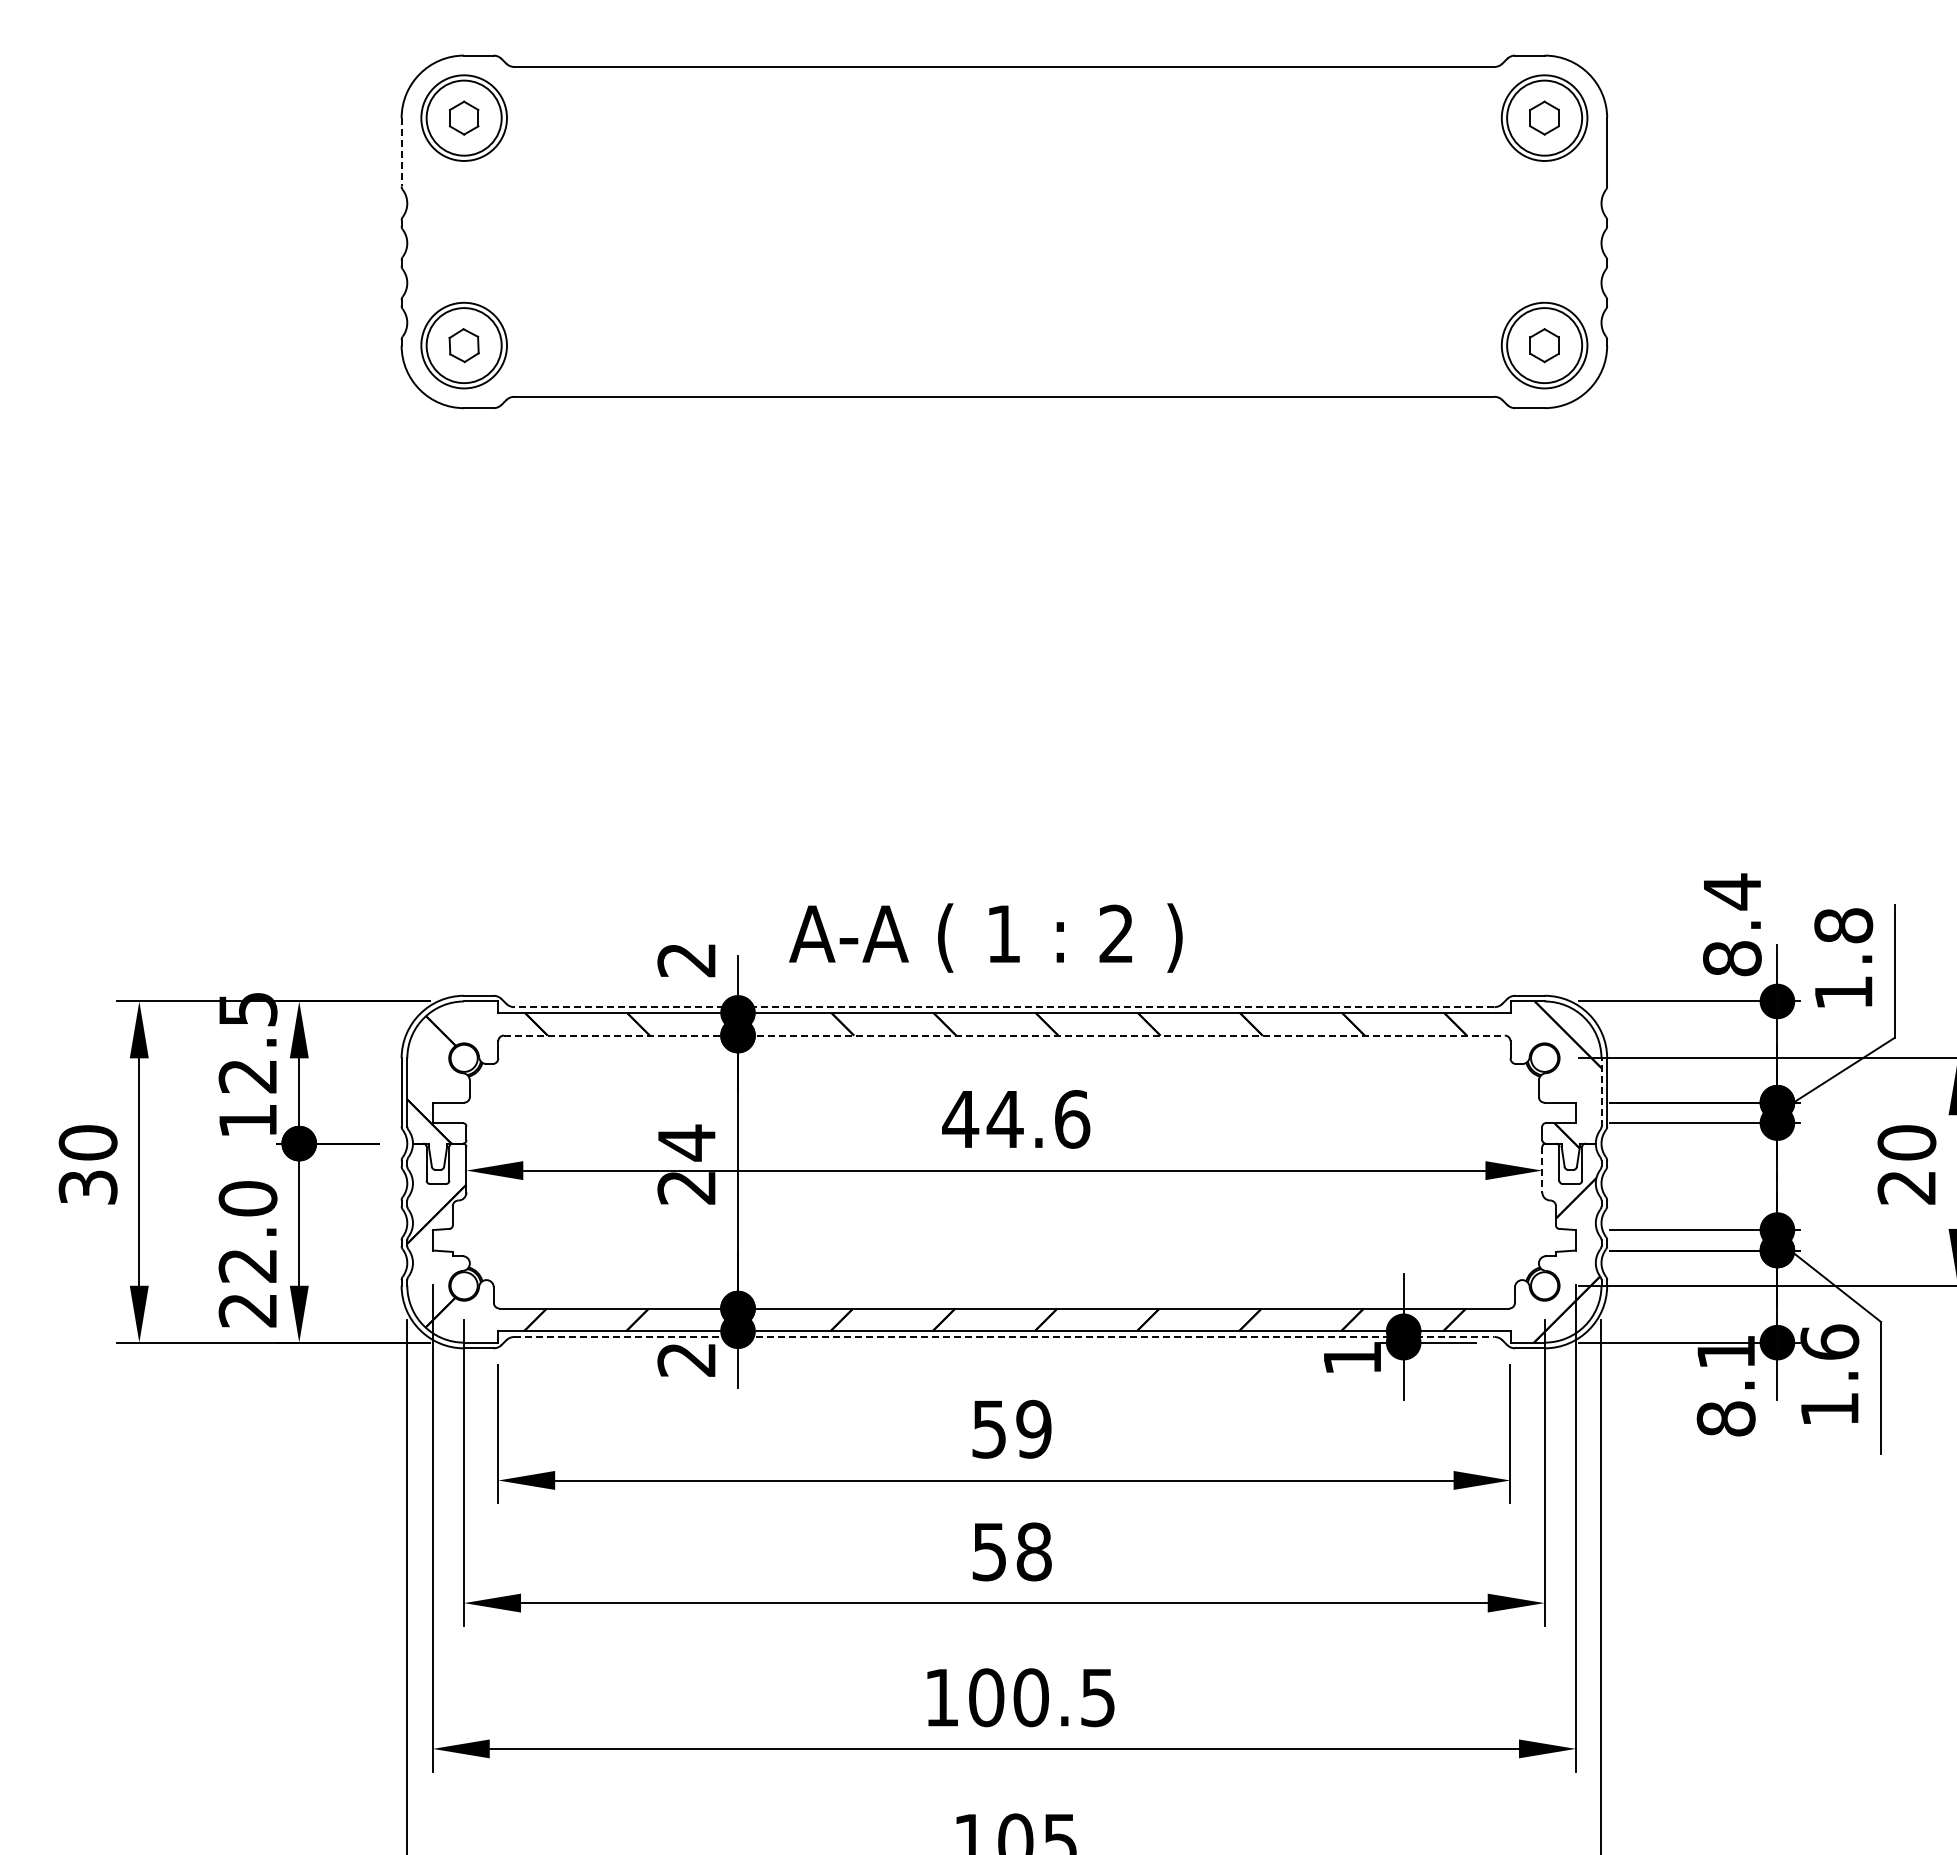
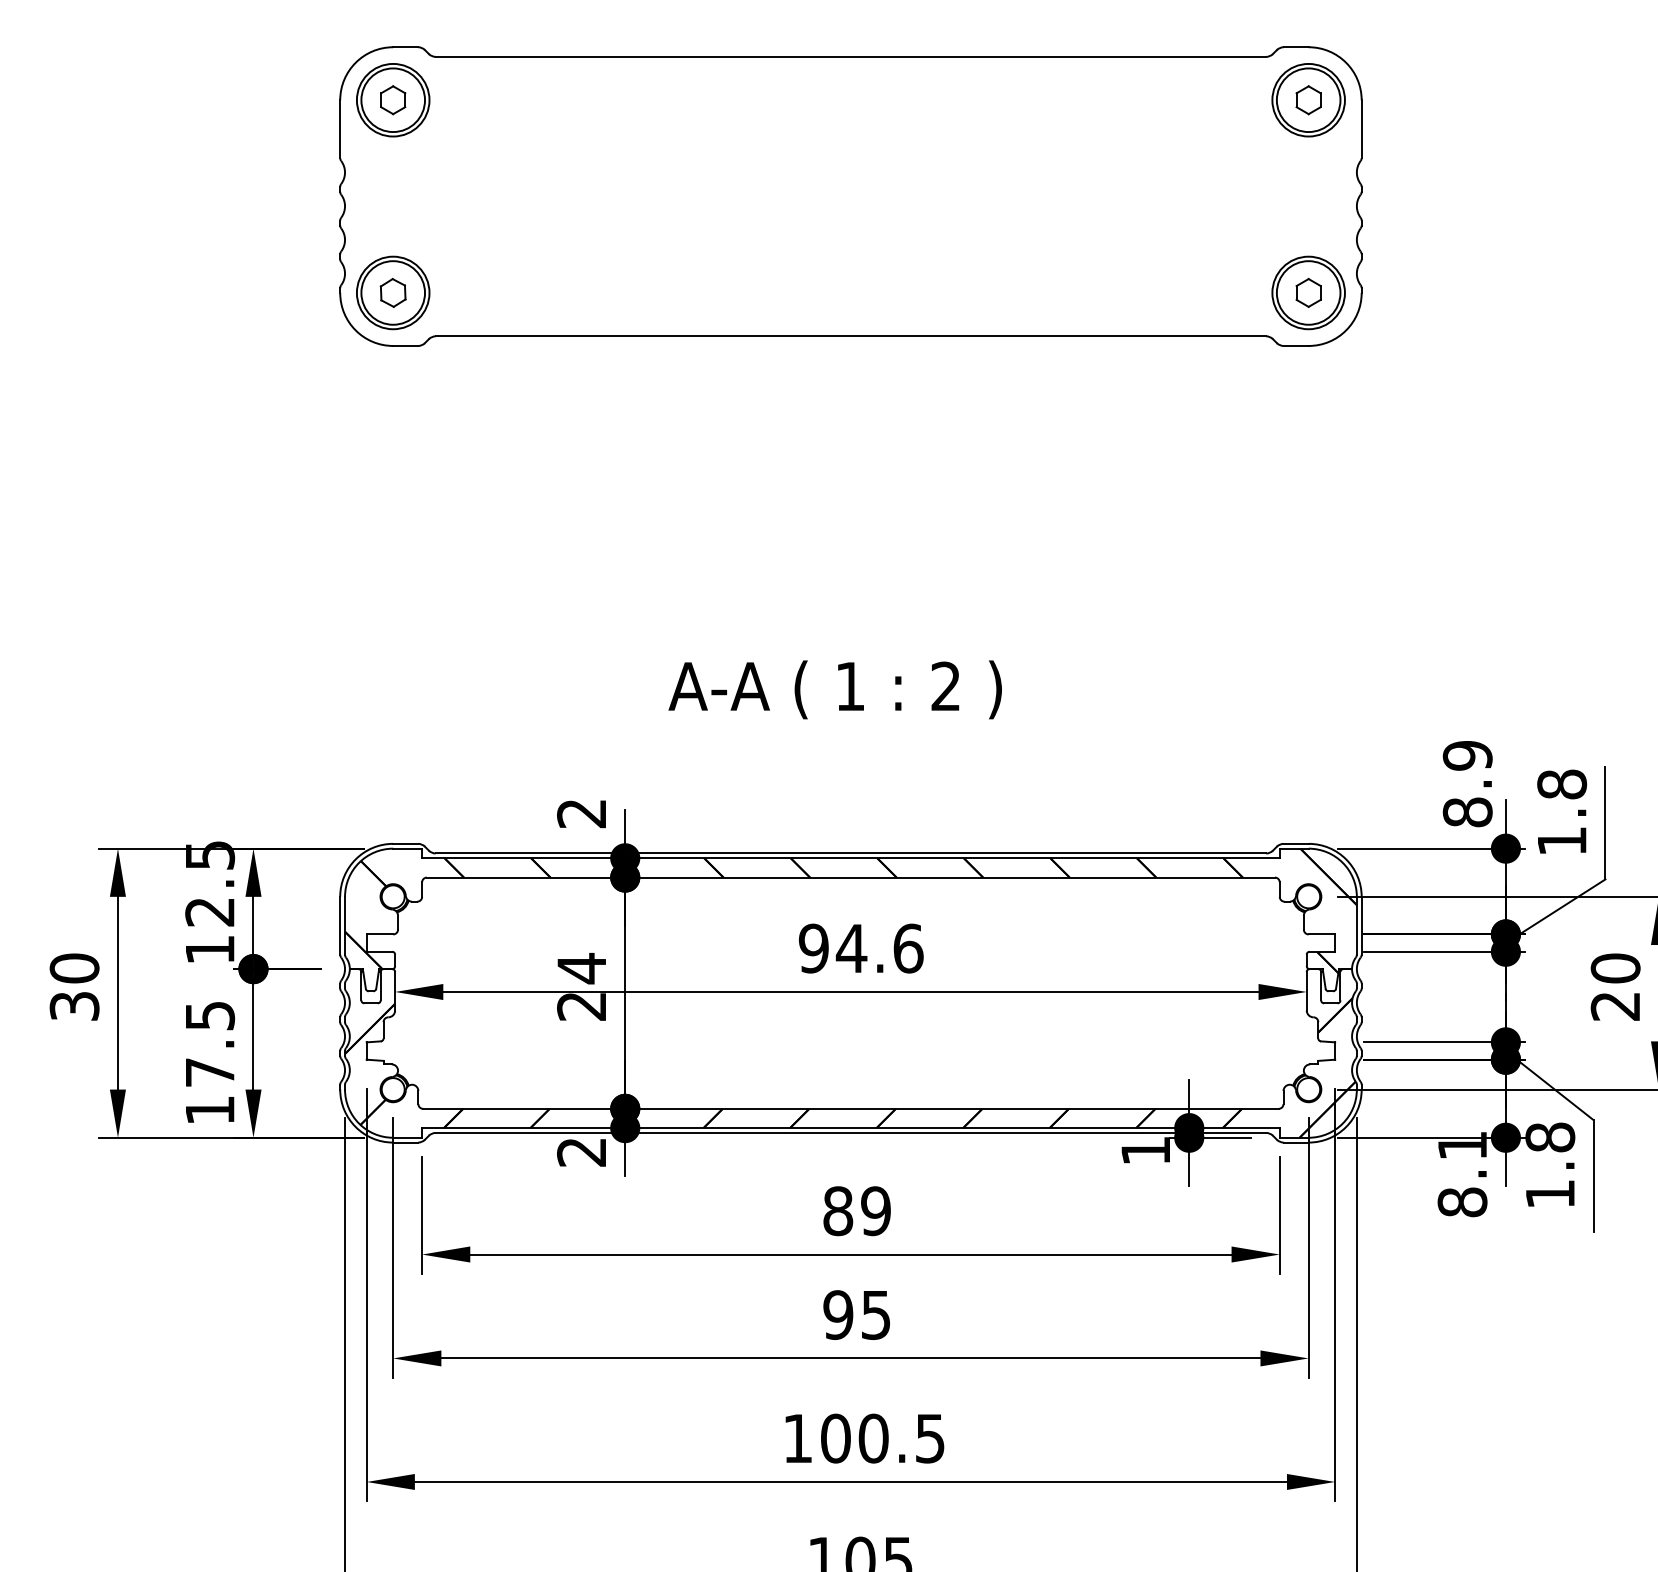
line: (401, 152) -> (340, 129), dashed -> solid
text: (1732, 891) -> (1467, 755), 8.4 -> 8.9
text: (985, 937) -> (834, 689), moved
line: (1003, 1007) -> (850, 853), dashed -> solid
line: (1004, 1035) -> (851, 877), dashed -> solid
line: (1601, 1091) -> (1356, 924), dashed -> solid
text: (960, 1119) -> (813, 948), 44.6 -> 94.6
line: (1542, 1169) -> (1306, 991), dashed -> solid
text: (247, 1254) -> (209, 1063), 22.0 -> 17.5
line: (1004, 1336) -> (851, 1132), dashed -> solid
text: (1829, 1341) -> (1550, 1136), 1.6 -> 1.8
text: (989, 1428) -> (838, 1210), 59 -> 89
text: (1011, 1551) -> (856, 1314), 58 -> 95

